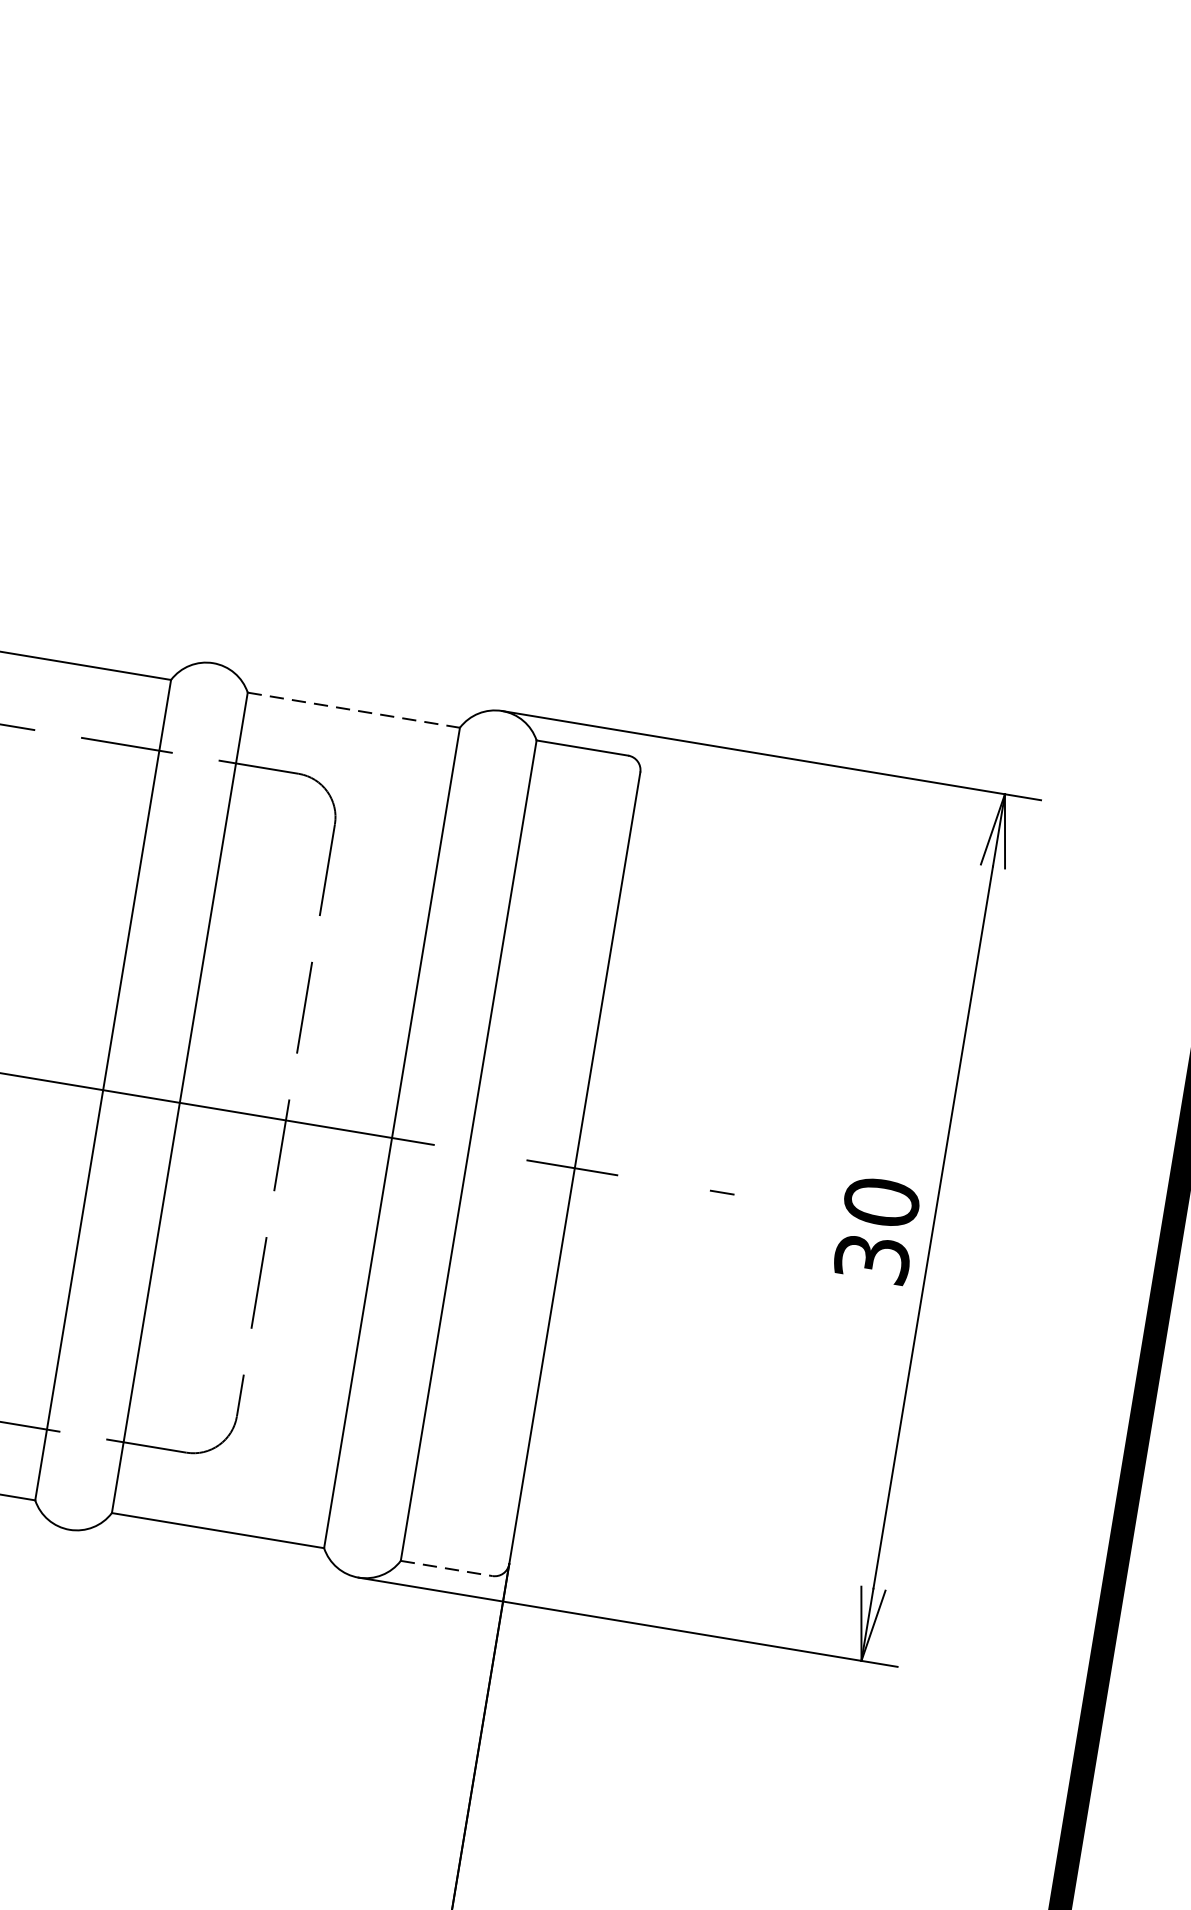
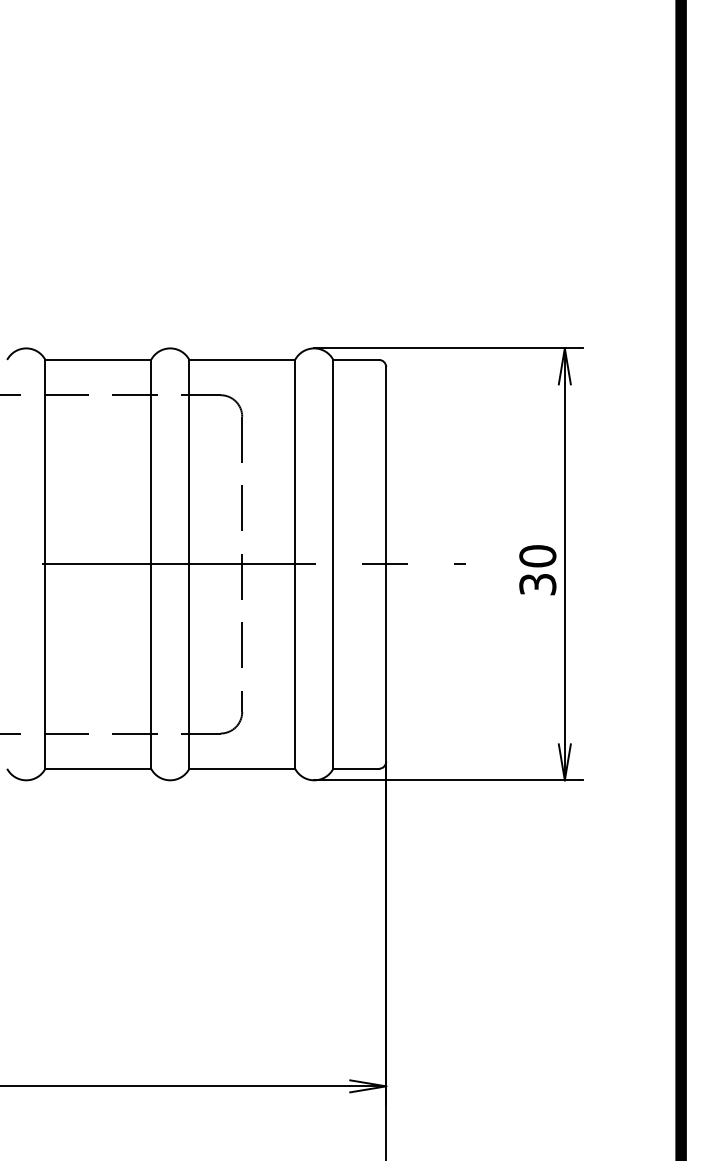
line: (354, 709) -> (242, 359), dashed -> solid
line: (447, 1567) -> (356, 768), dashed -> solid

